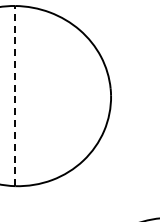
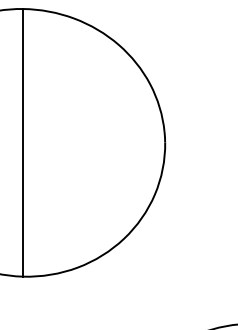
line: (15, 95) -> (23, 141), dashed -> solid

